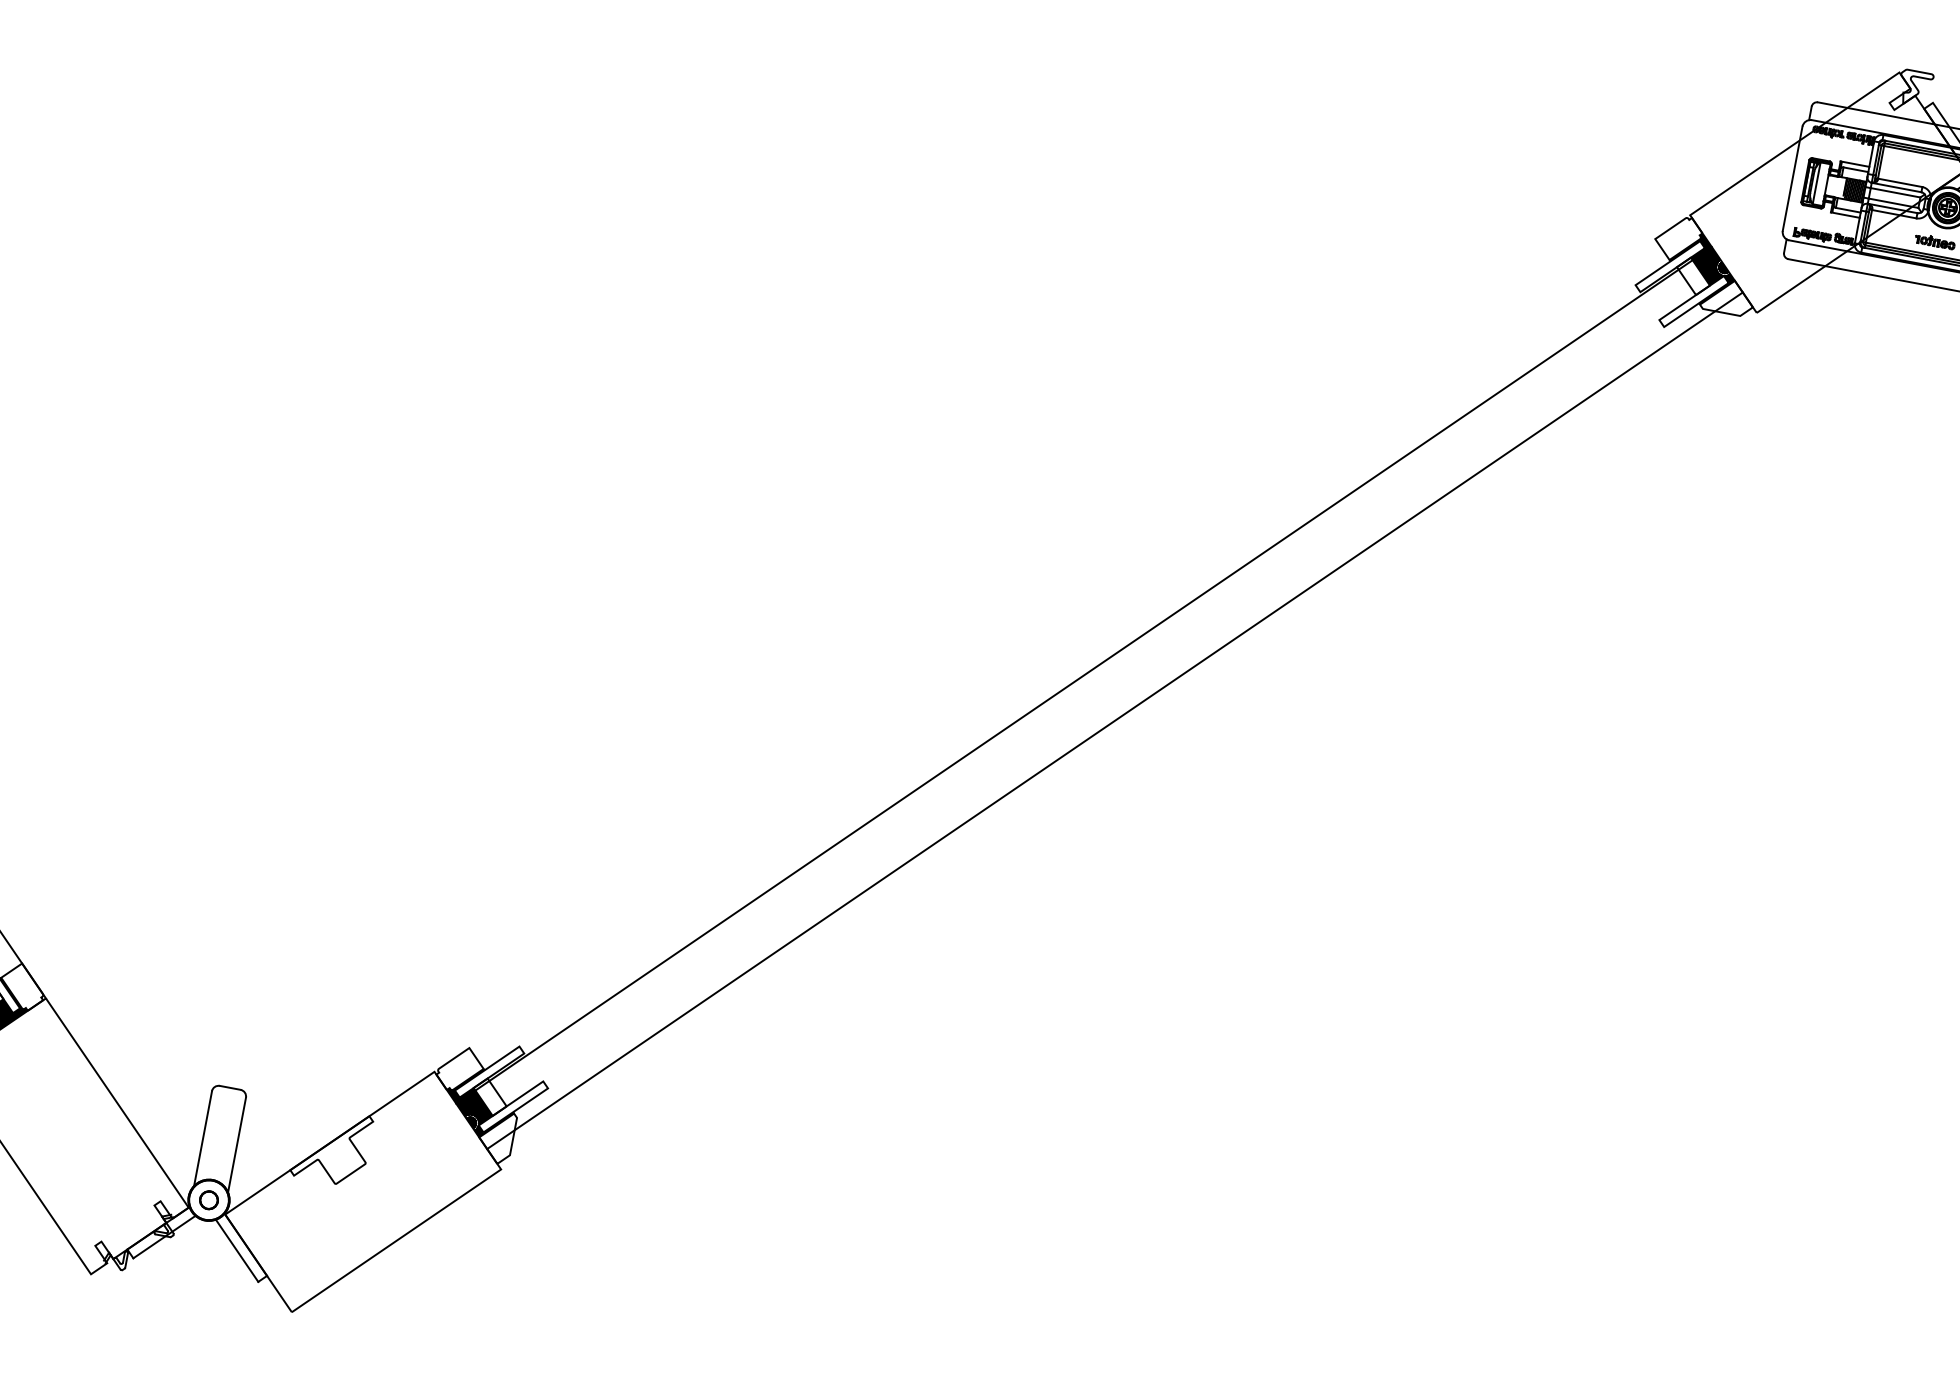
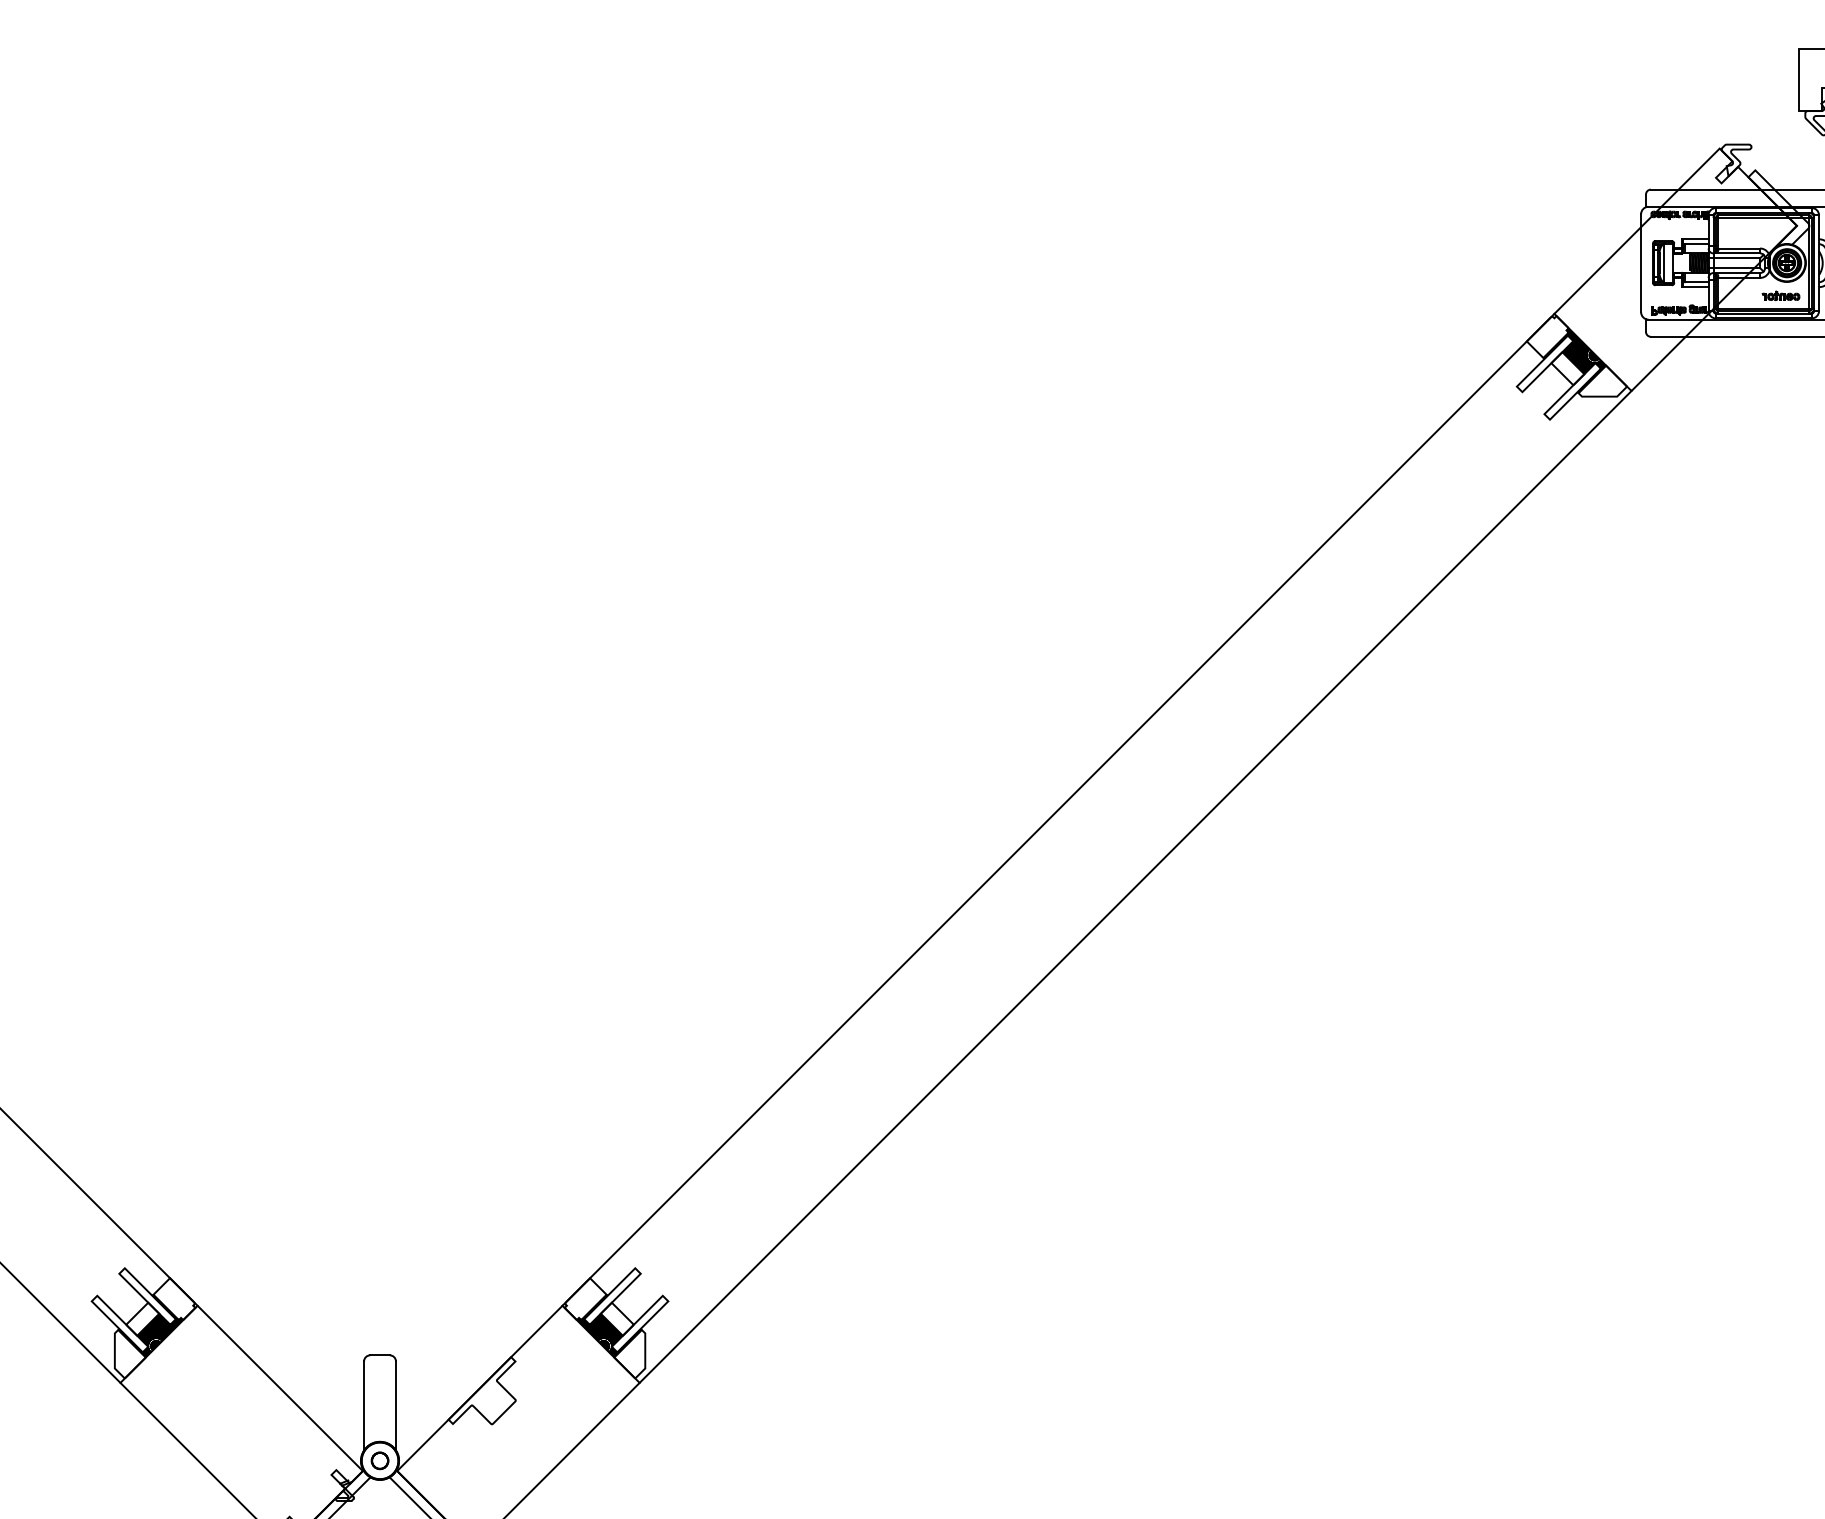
line: (1084, 674) -> (1135, 886), moved
line: (1115, 720) -> (1058, 809), moved

